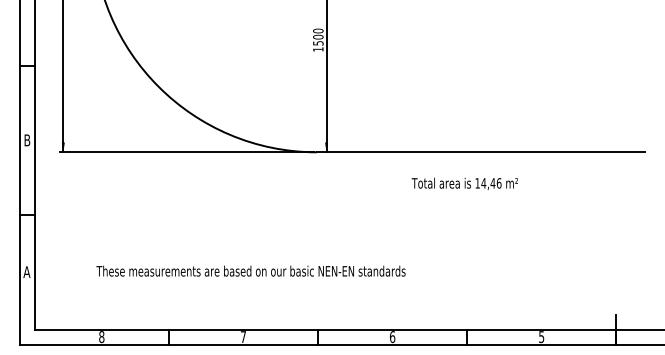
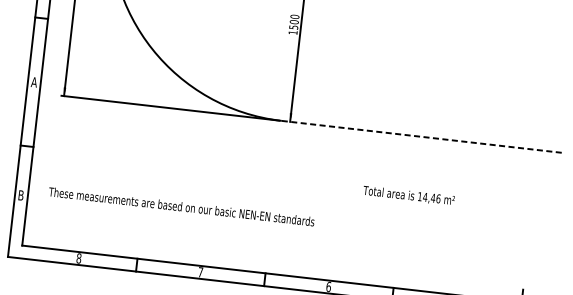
text: (26, 140) -> (33, 82), B -> A
line: (481, 152) -> (423, 137), solid -> dashed
text: (464, 183) -> (408, 195), moved
text: (250, 270) -> (181, 206), moved
text: (26, 271) -> (20, 194), A -> B

